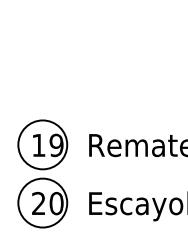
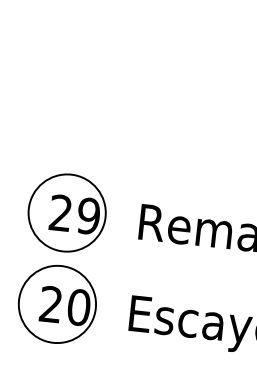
text: (38, 144) -> (60, 211), 19 -> 29

